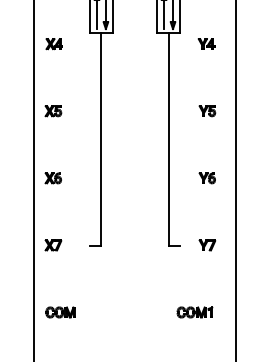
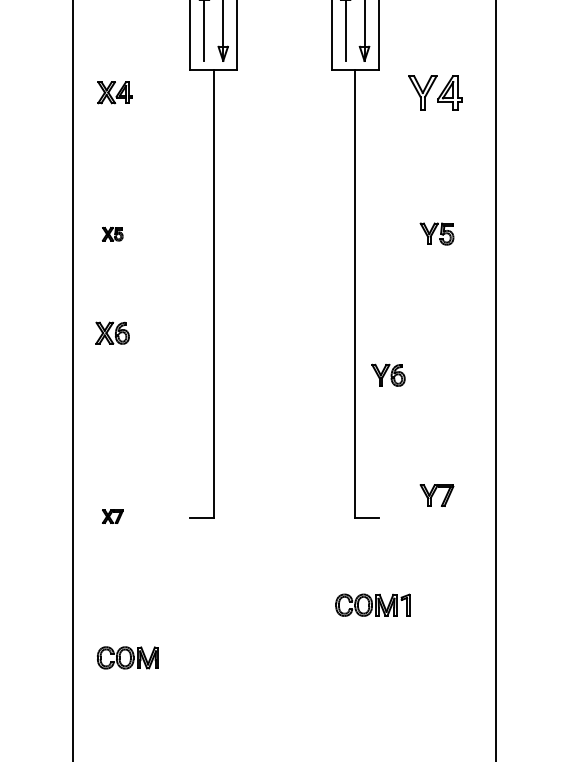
part: (206, 43) -> (435, 91), size x1.6
part: (53, 111) -> (112, 234), size x0.6
part: (52, 178) -> (110, 333), moved
part: (206, 178) -> (386, 375), moved
part: (53, 245) -> (112, 516), size x0.6
part: (207, 245) -> (437, 495), moved
part: (194, 312) -> (371, 605), moved

